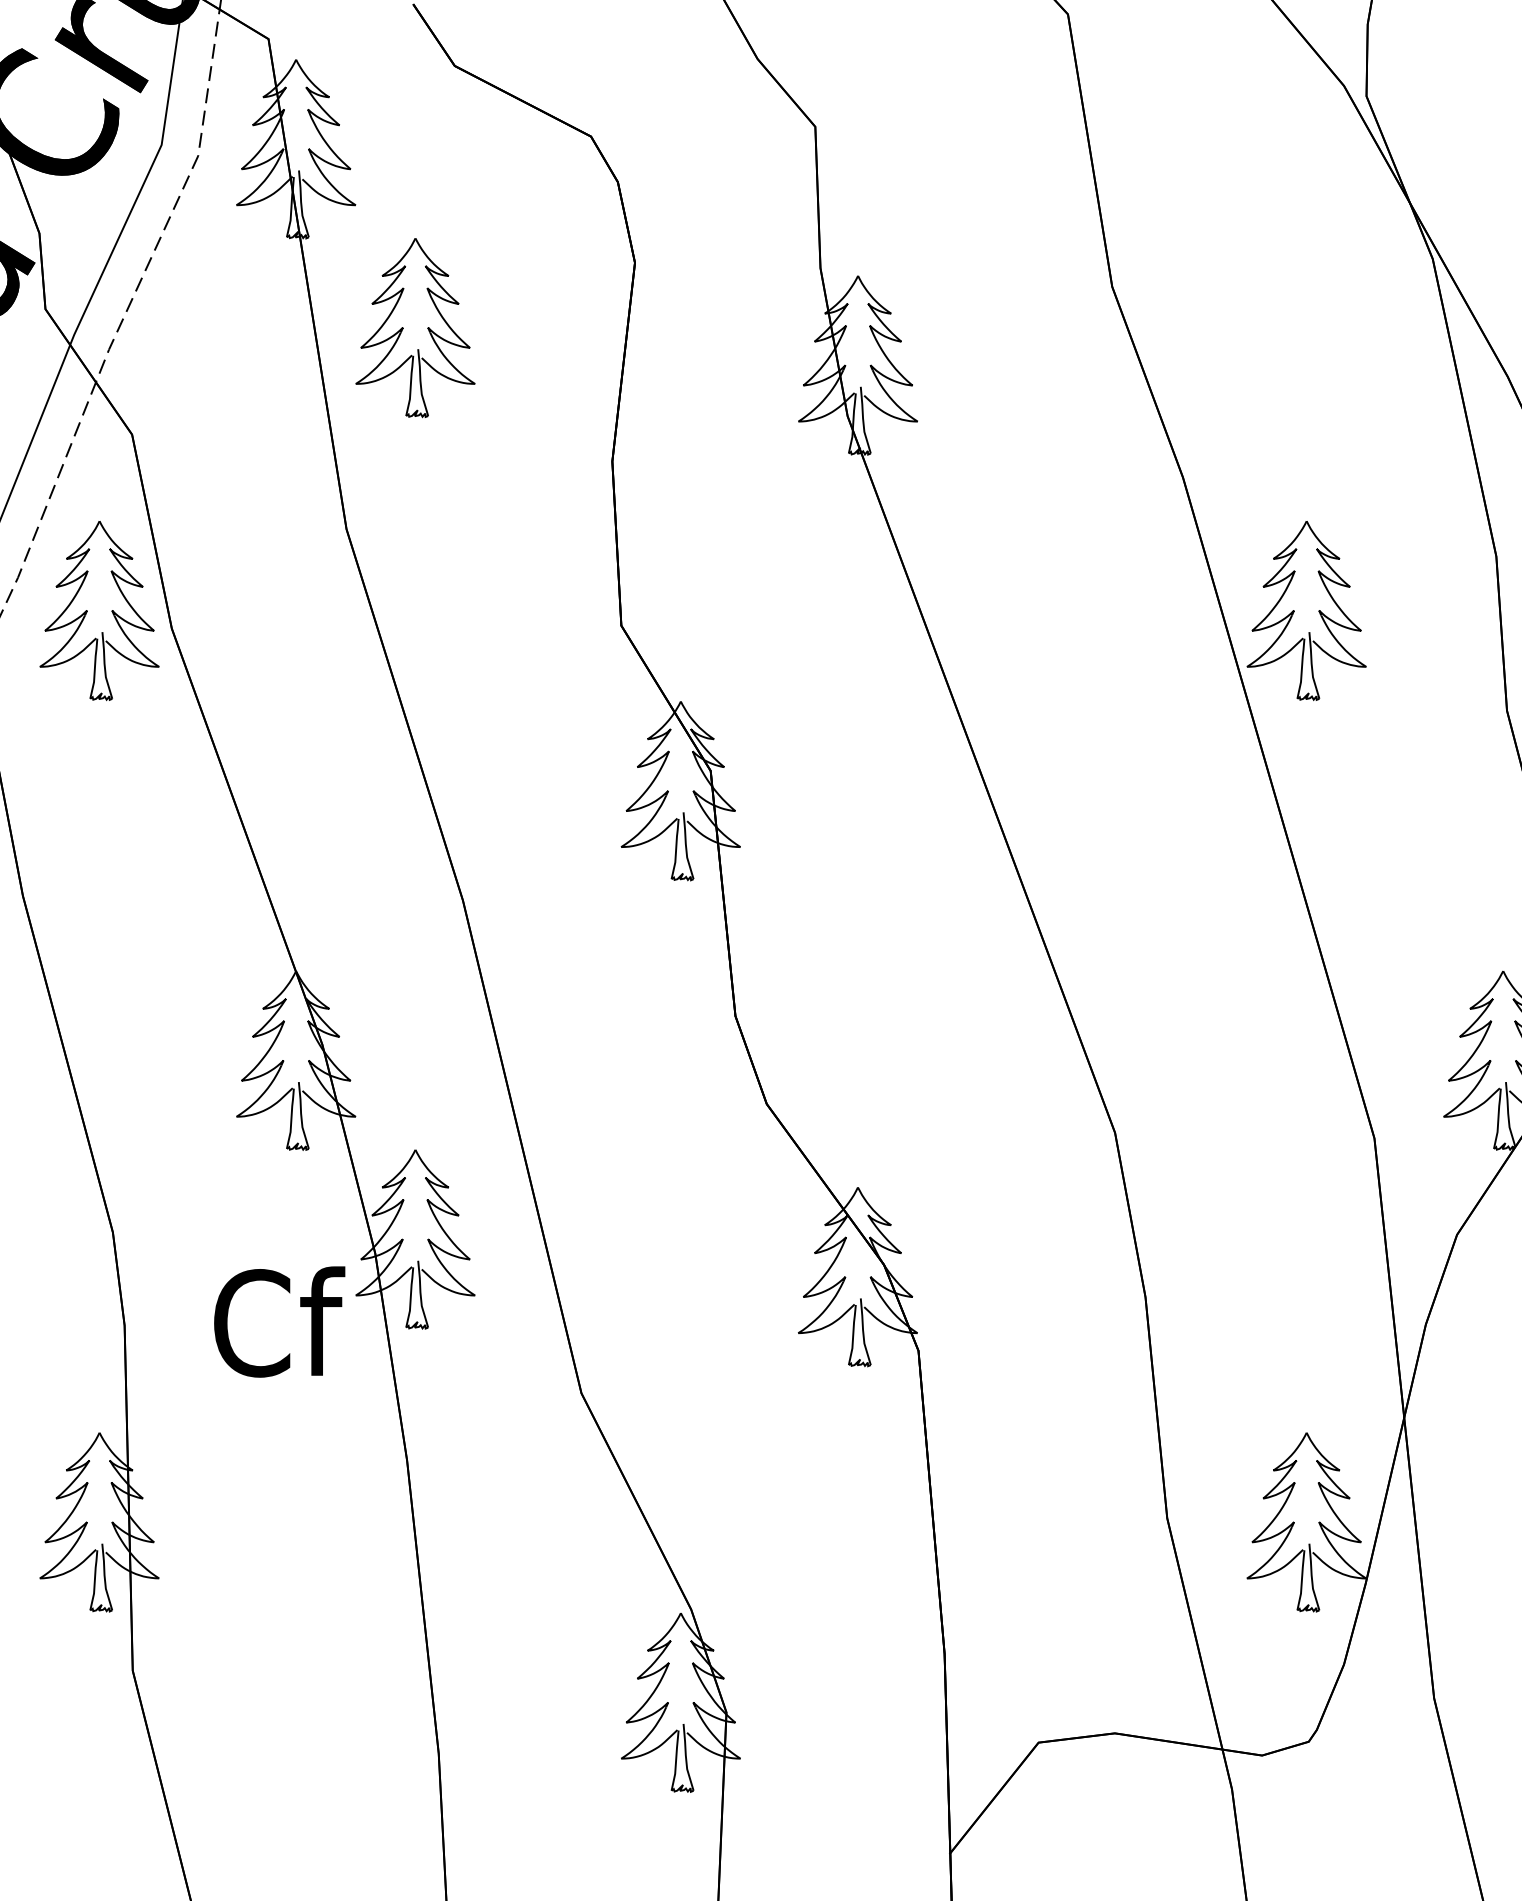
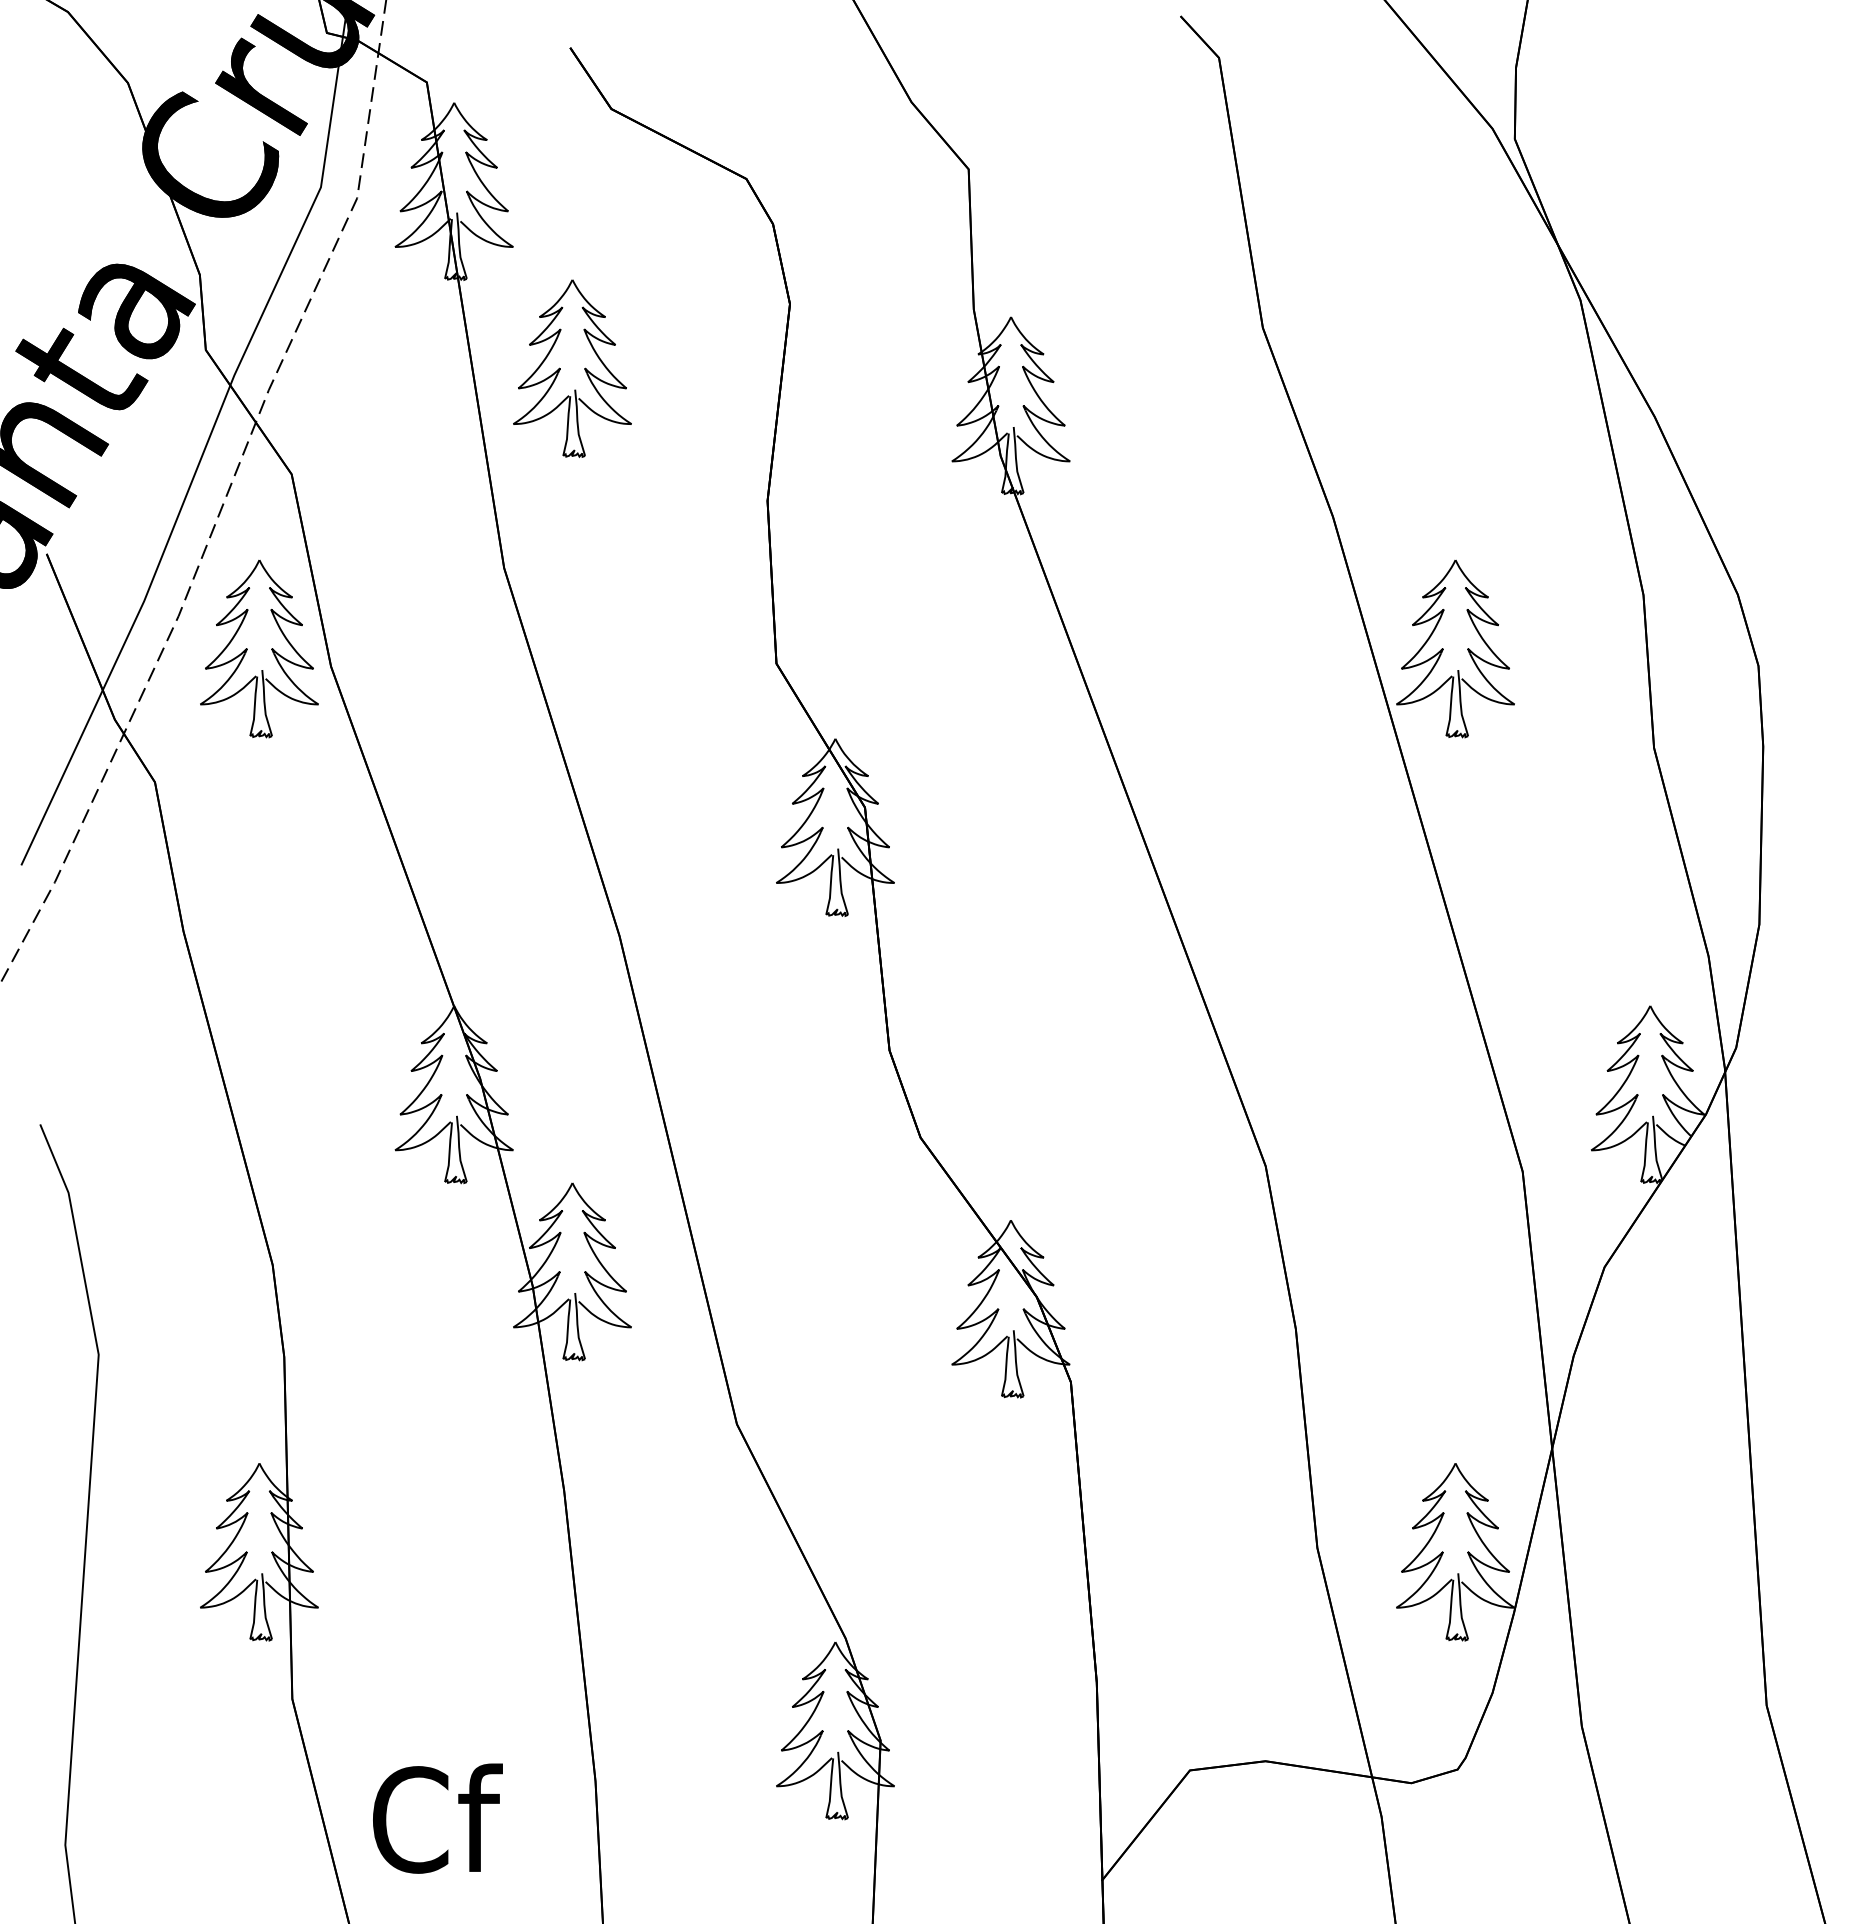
text: (279, 1321) -> (437, 1818), moved

